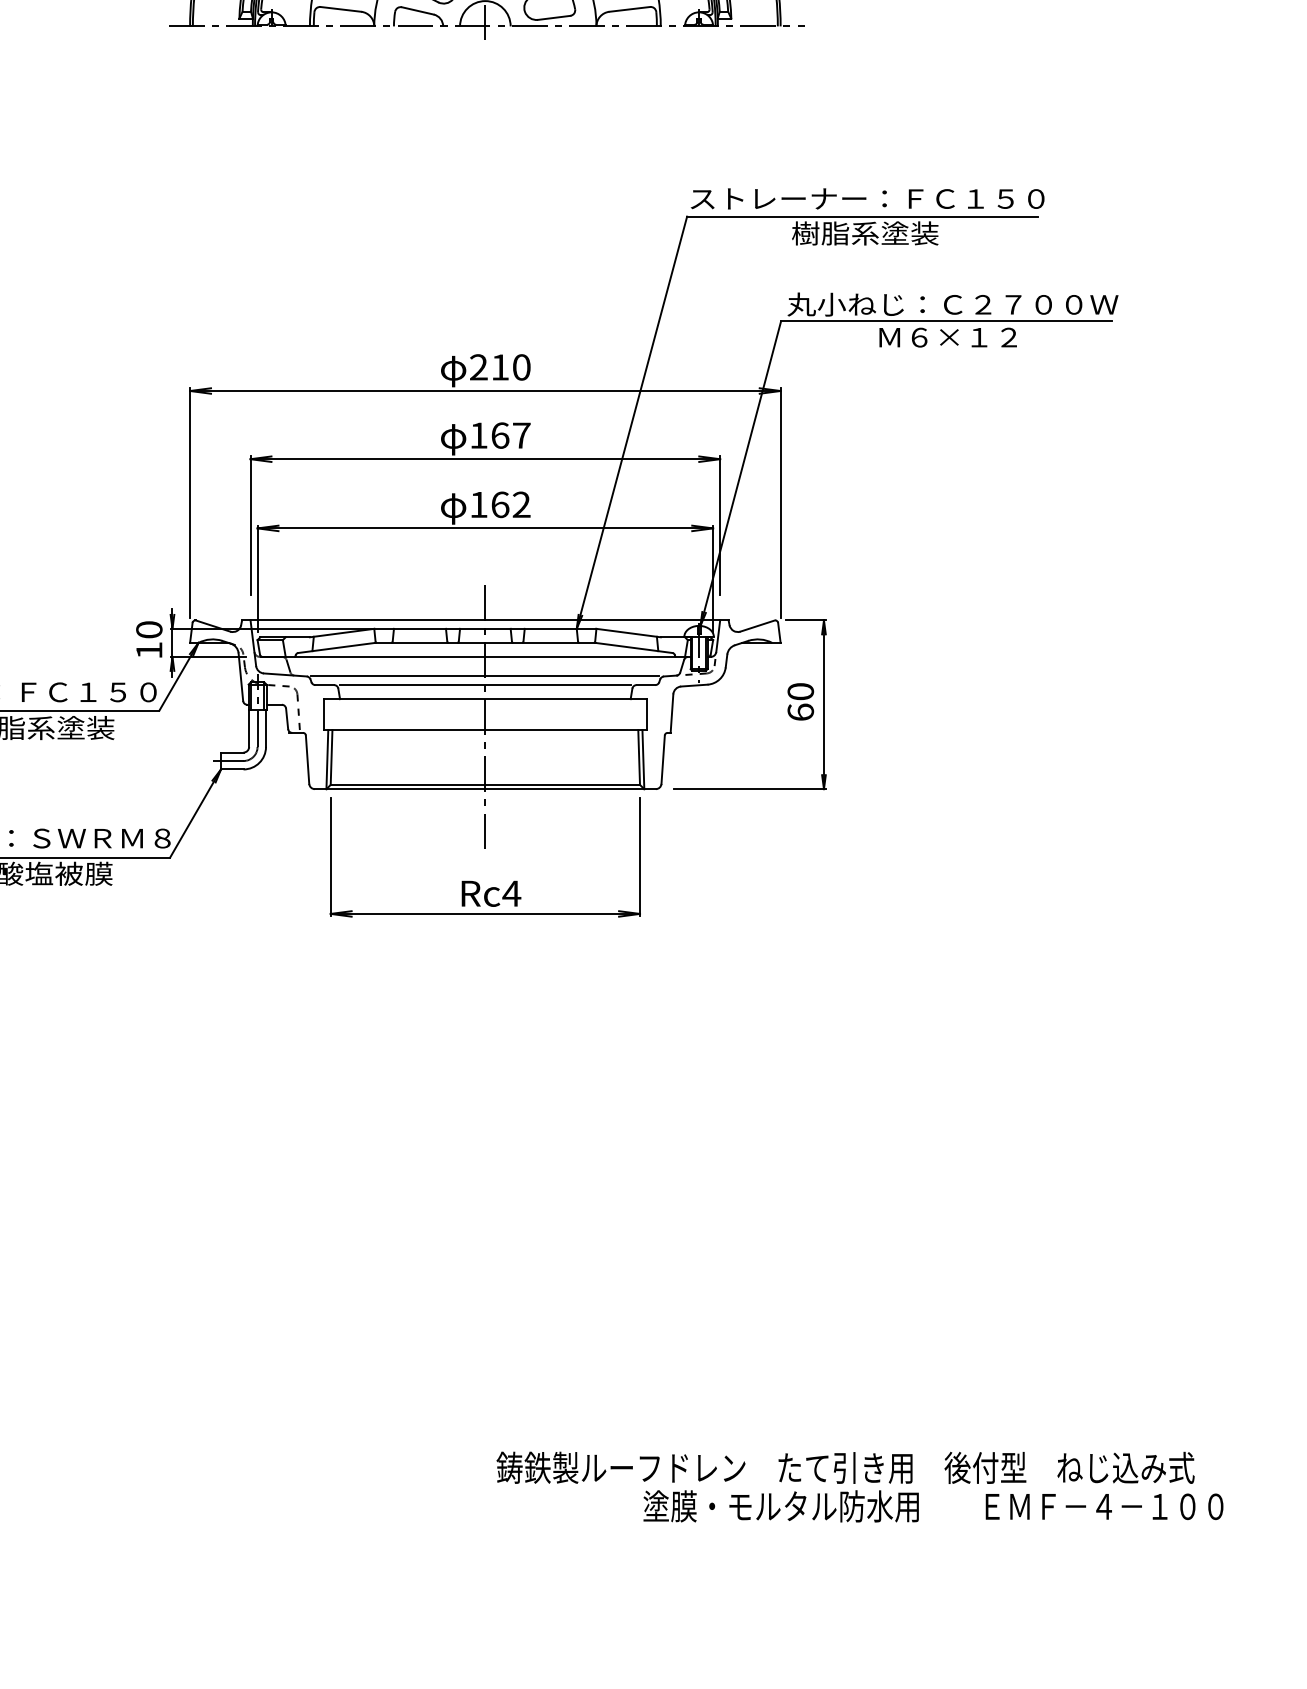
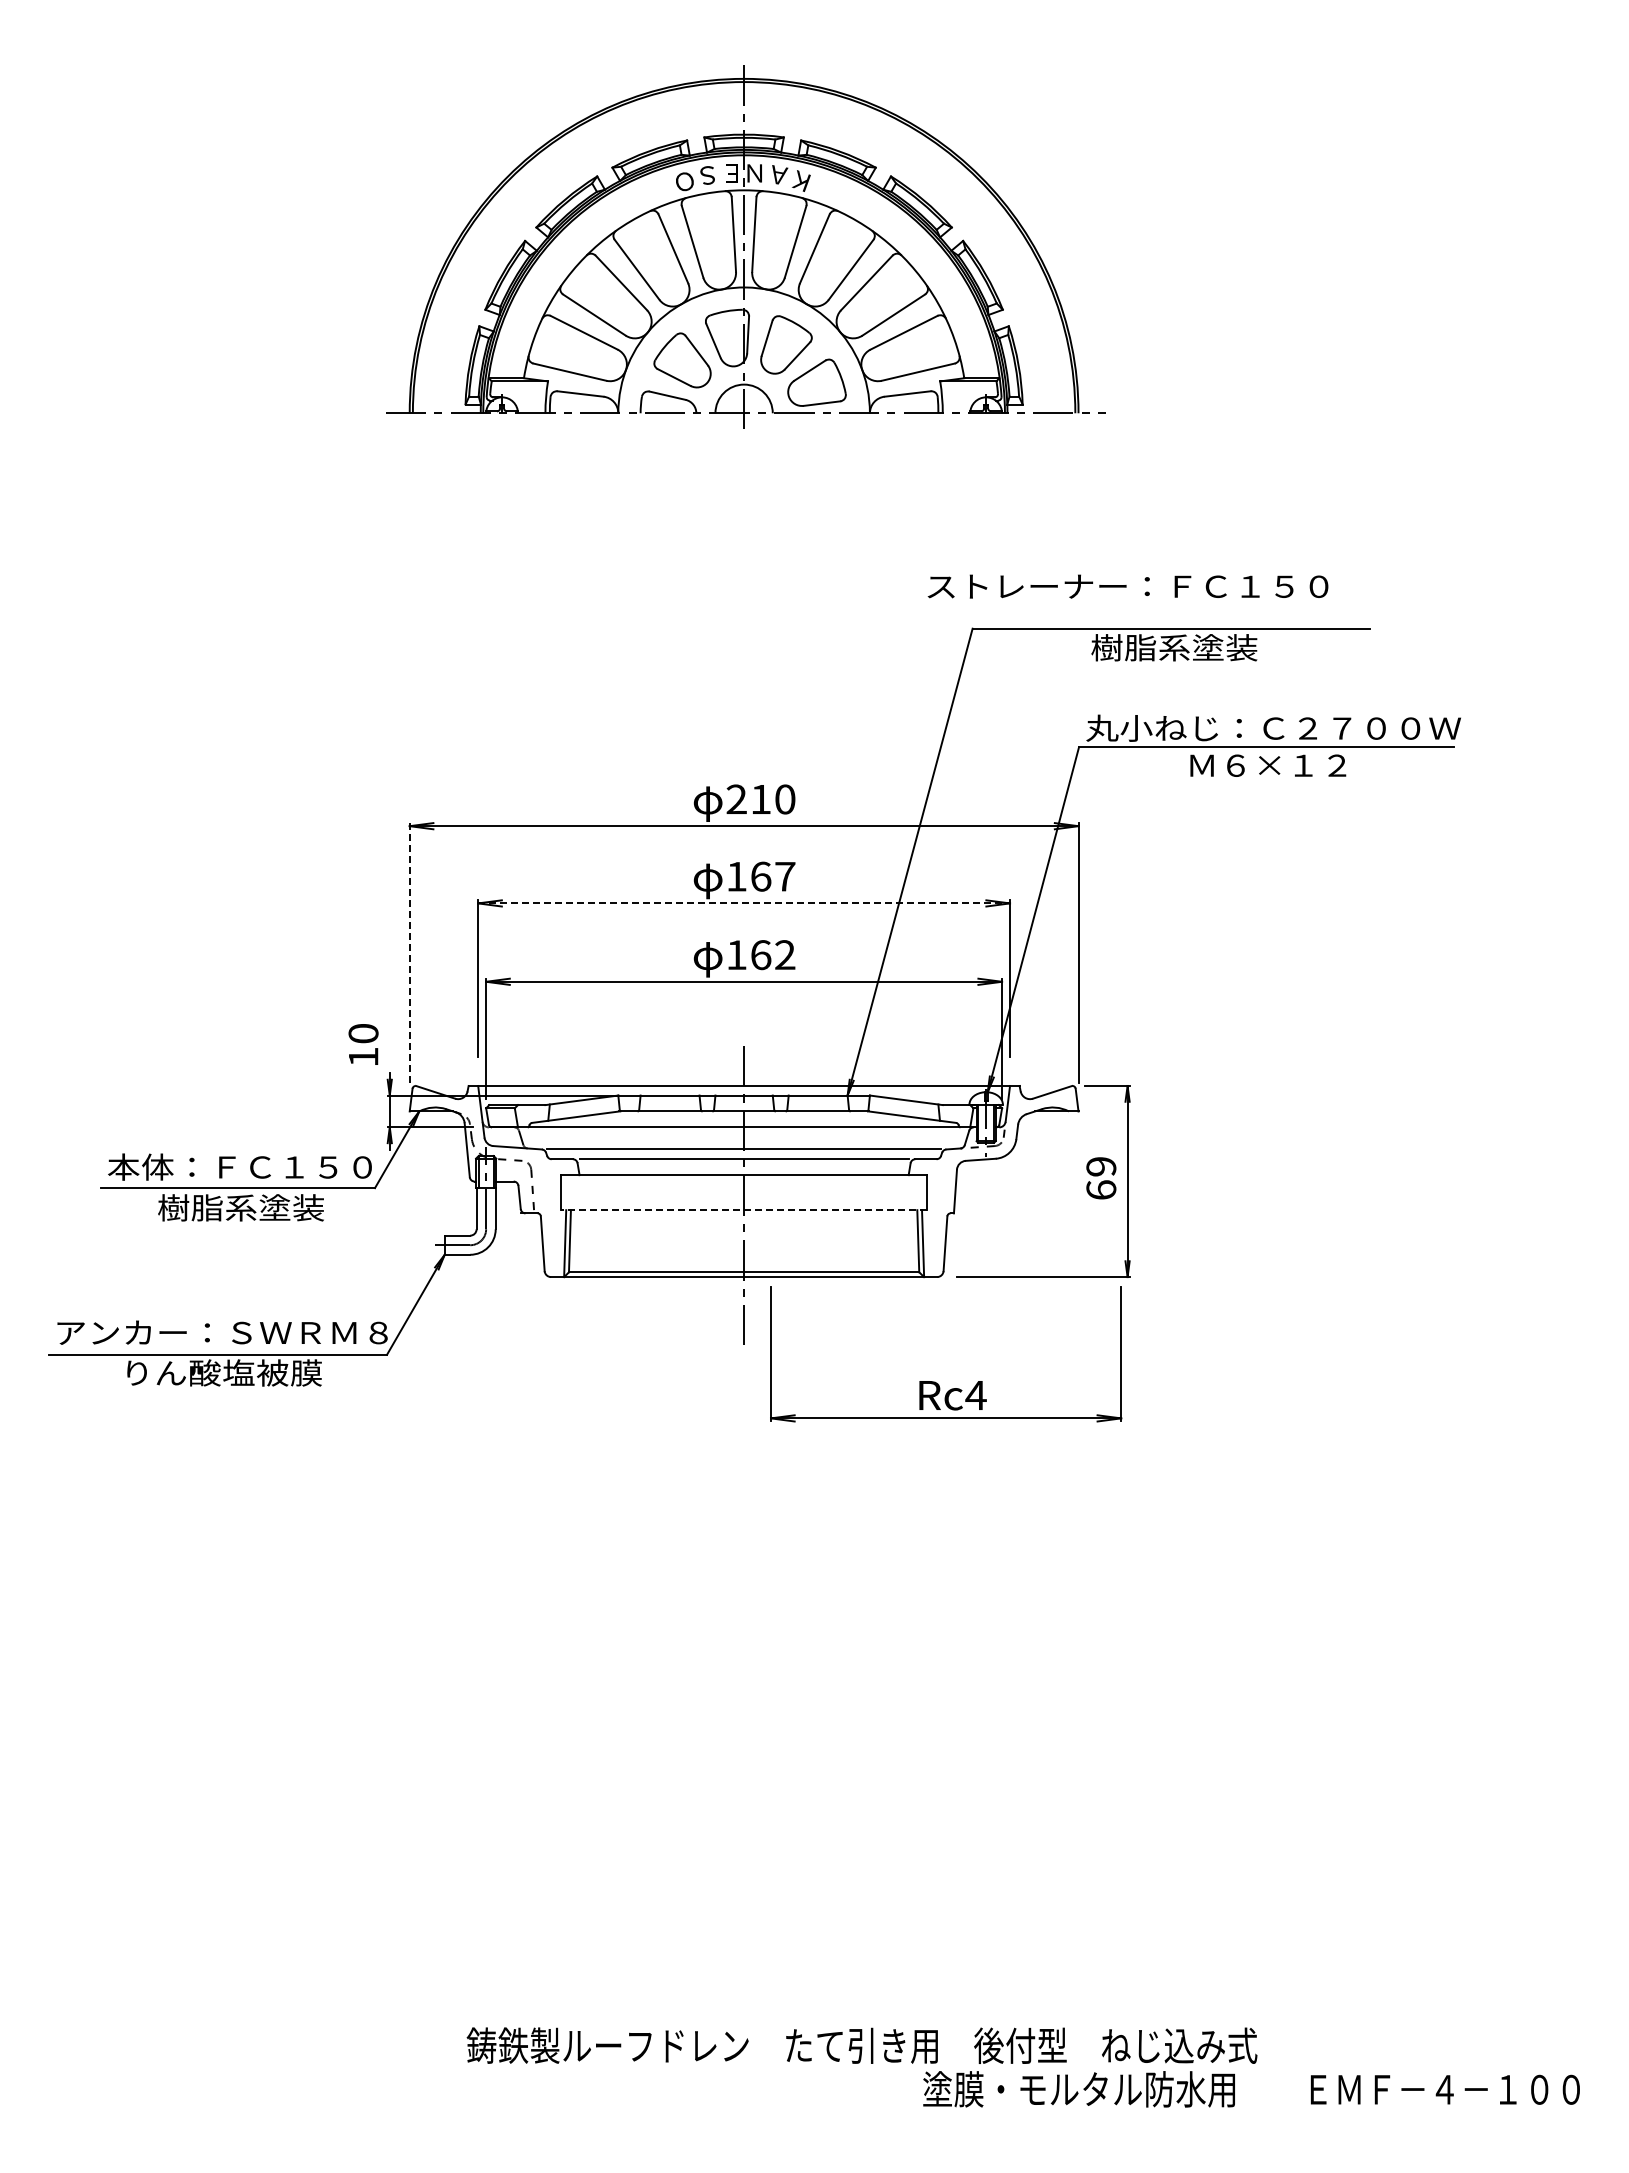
text: (867, 198) -> (1127, 586), moved
line: (485, 459) -> (744, 903), solid -> dashed
line: (189, 502) -> (409, 952), solid -> dashed
text: (149, 639) -> (363, 1044), moved
text: (800, 691) -> (1101, 1166), 60 -> 69
line: (484, 730) -> (743, 1210), solid -> dashed
part: (475, 881) -> (934, 1381), moved
text: (845, 1467) -> (861, 2045), moved

